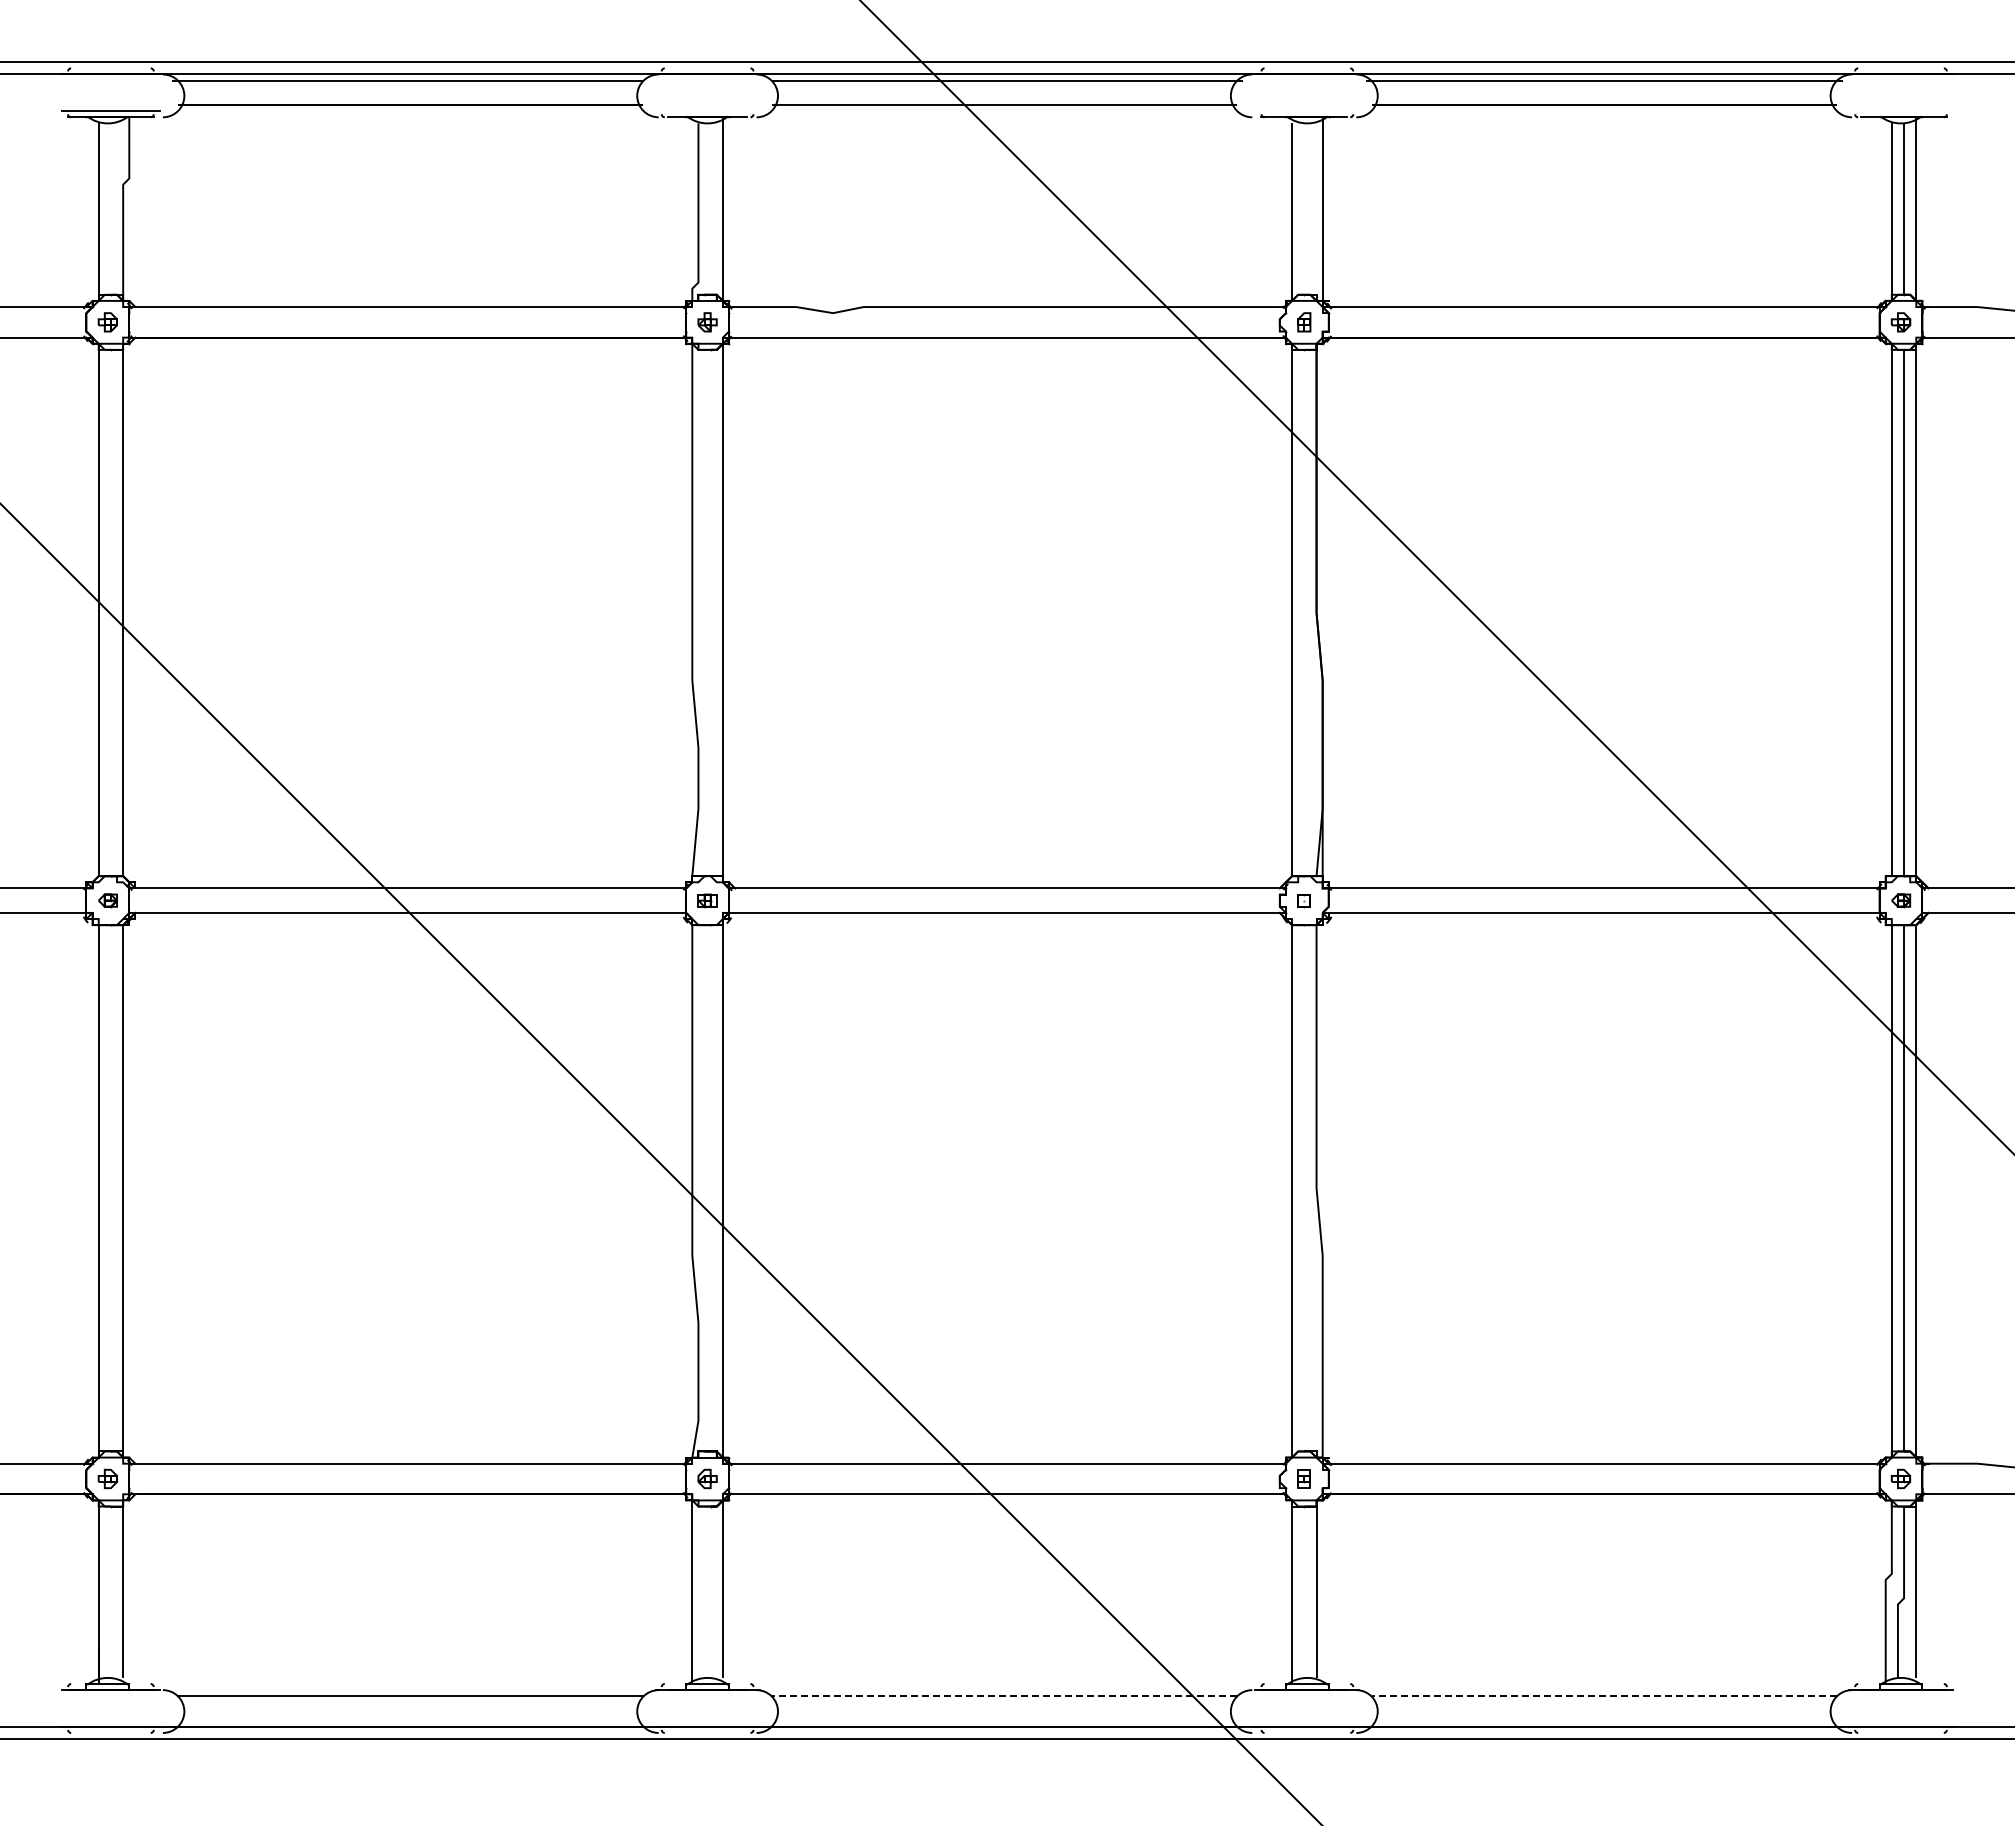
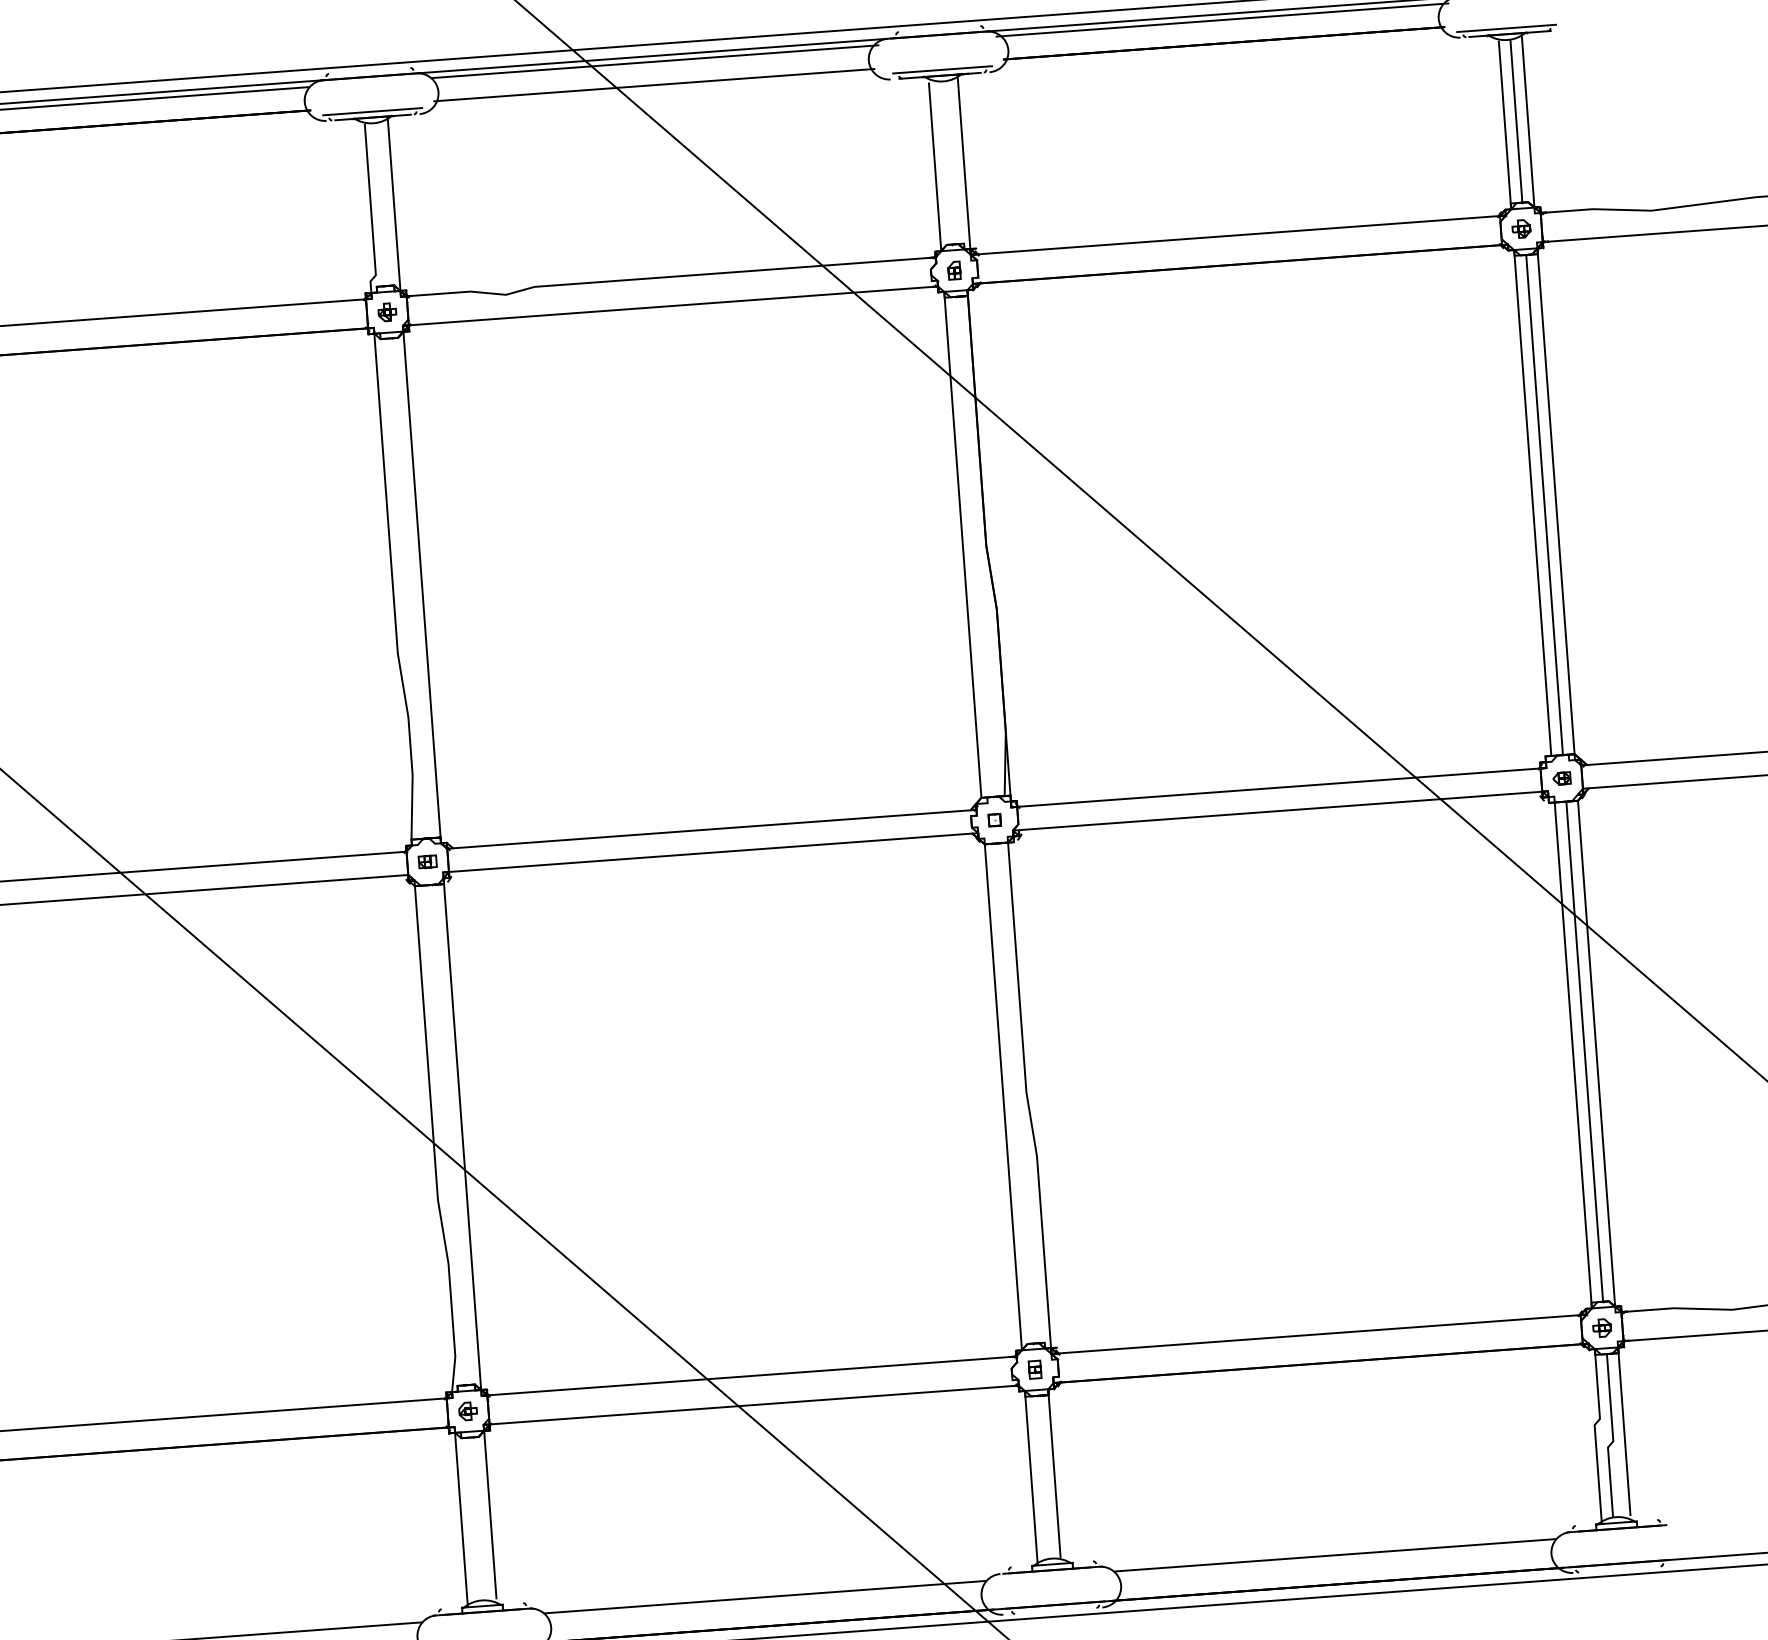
line: (707, 111) -> (372, 111), added
line: (1307, 111) -> (942, 70), added
line: (1900, 111) -> (1506, 28), added
line: (1004, 1696) -> (765, 1597), dashed -> solid
line: (1604, 1696) -> (1335, 1555), dashed -> solid

